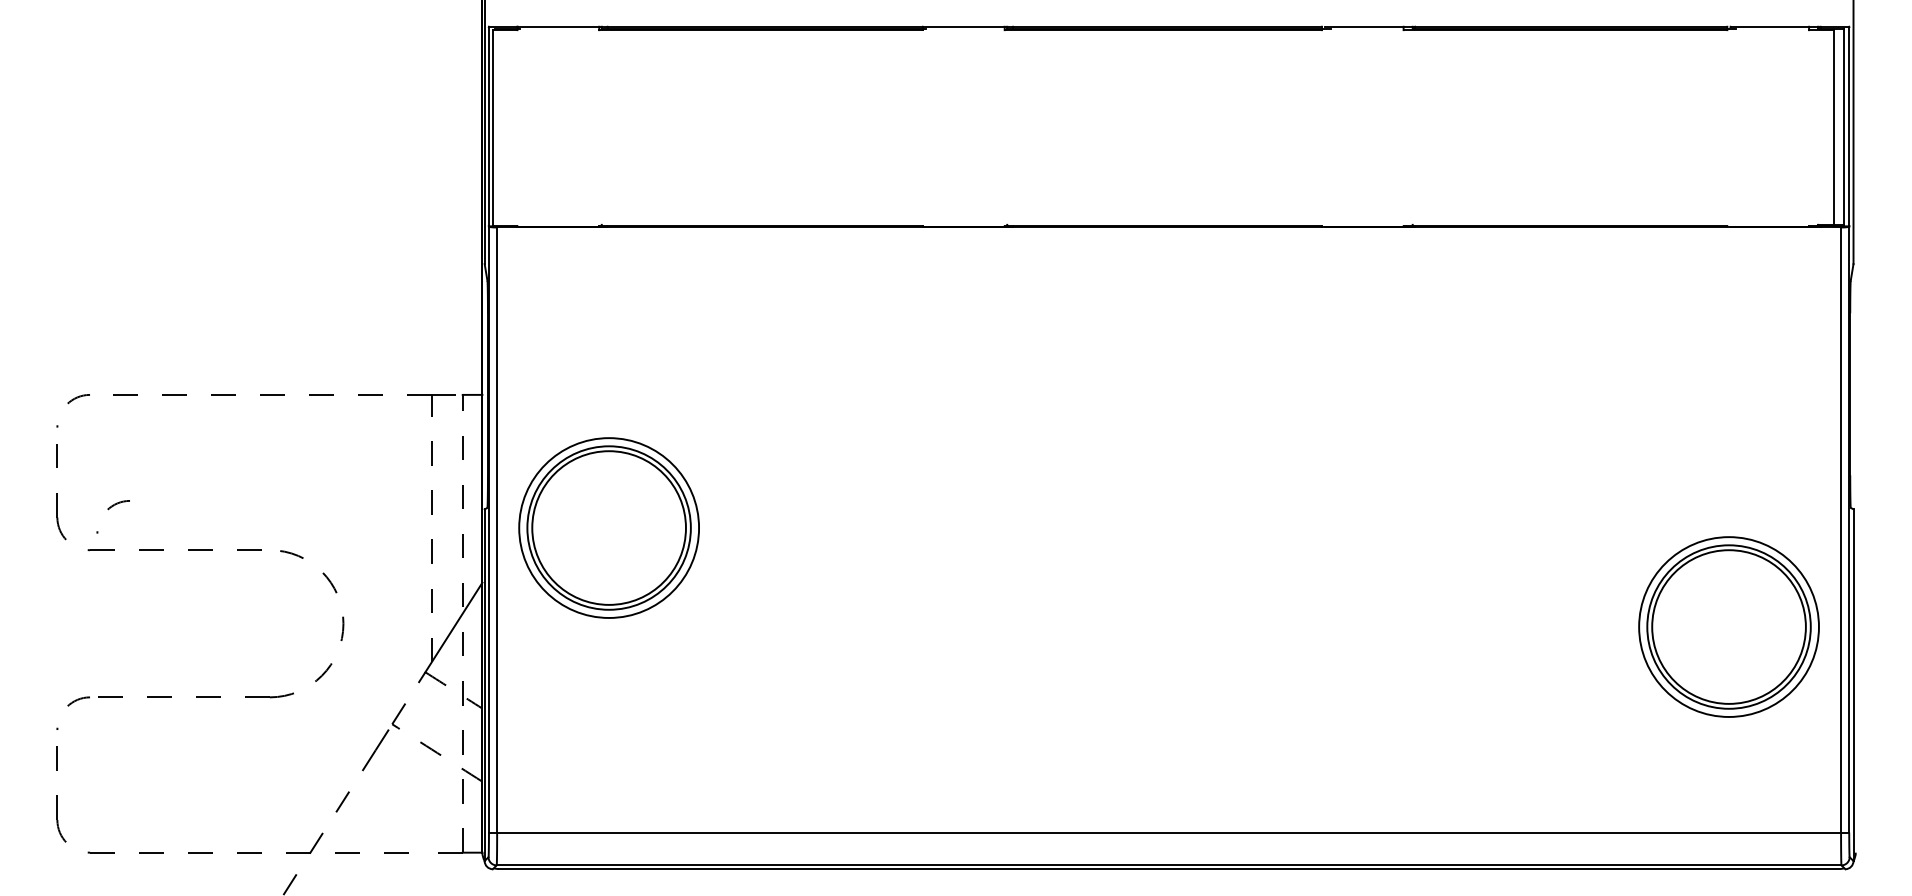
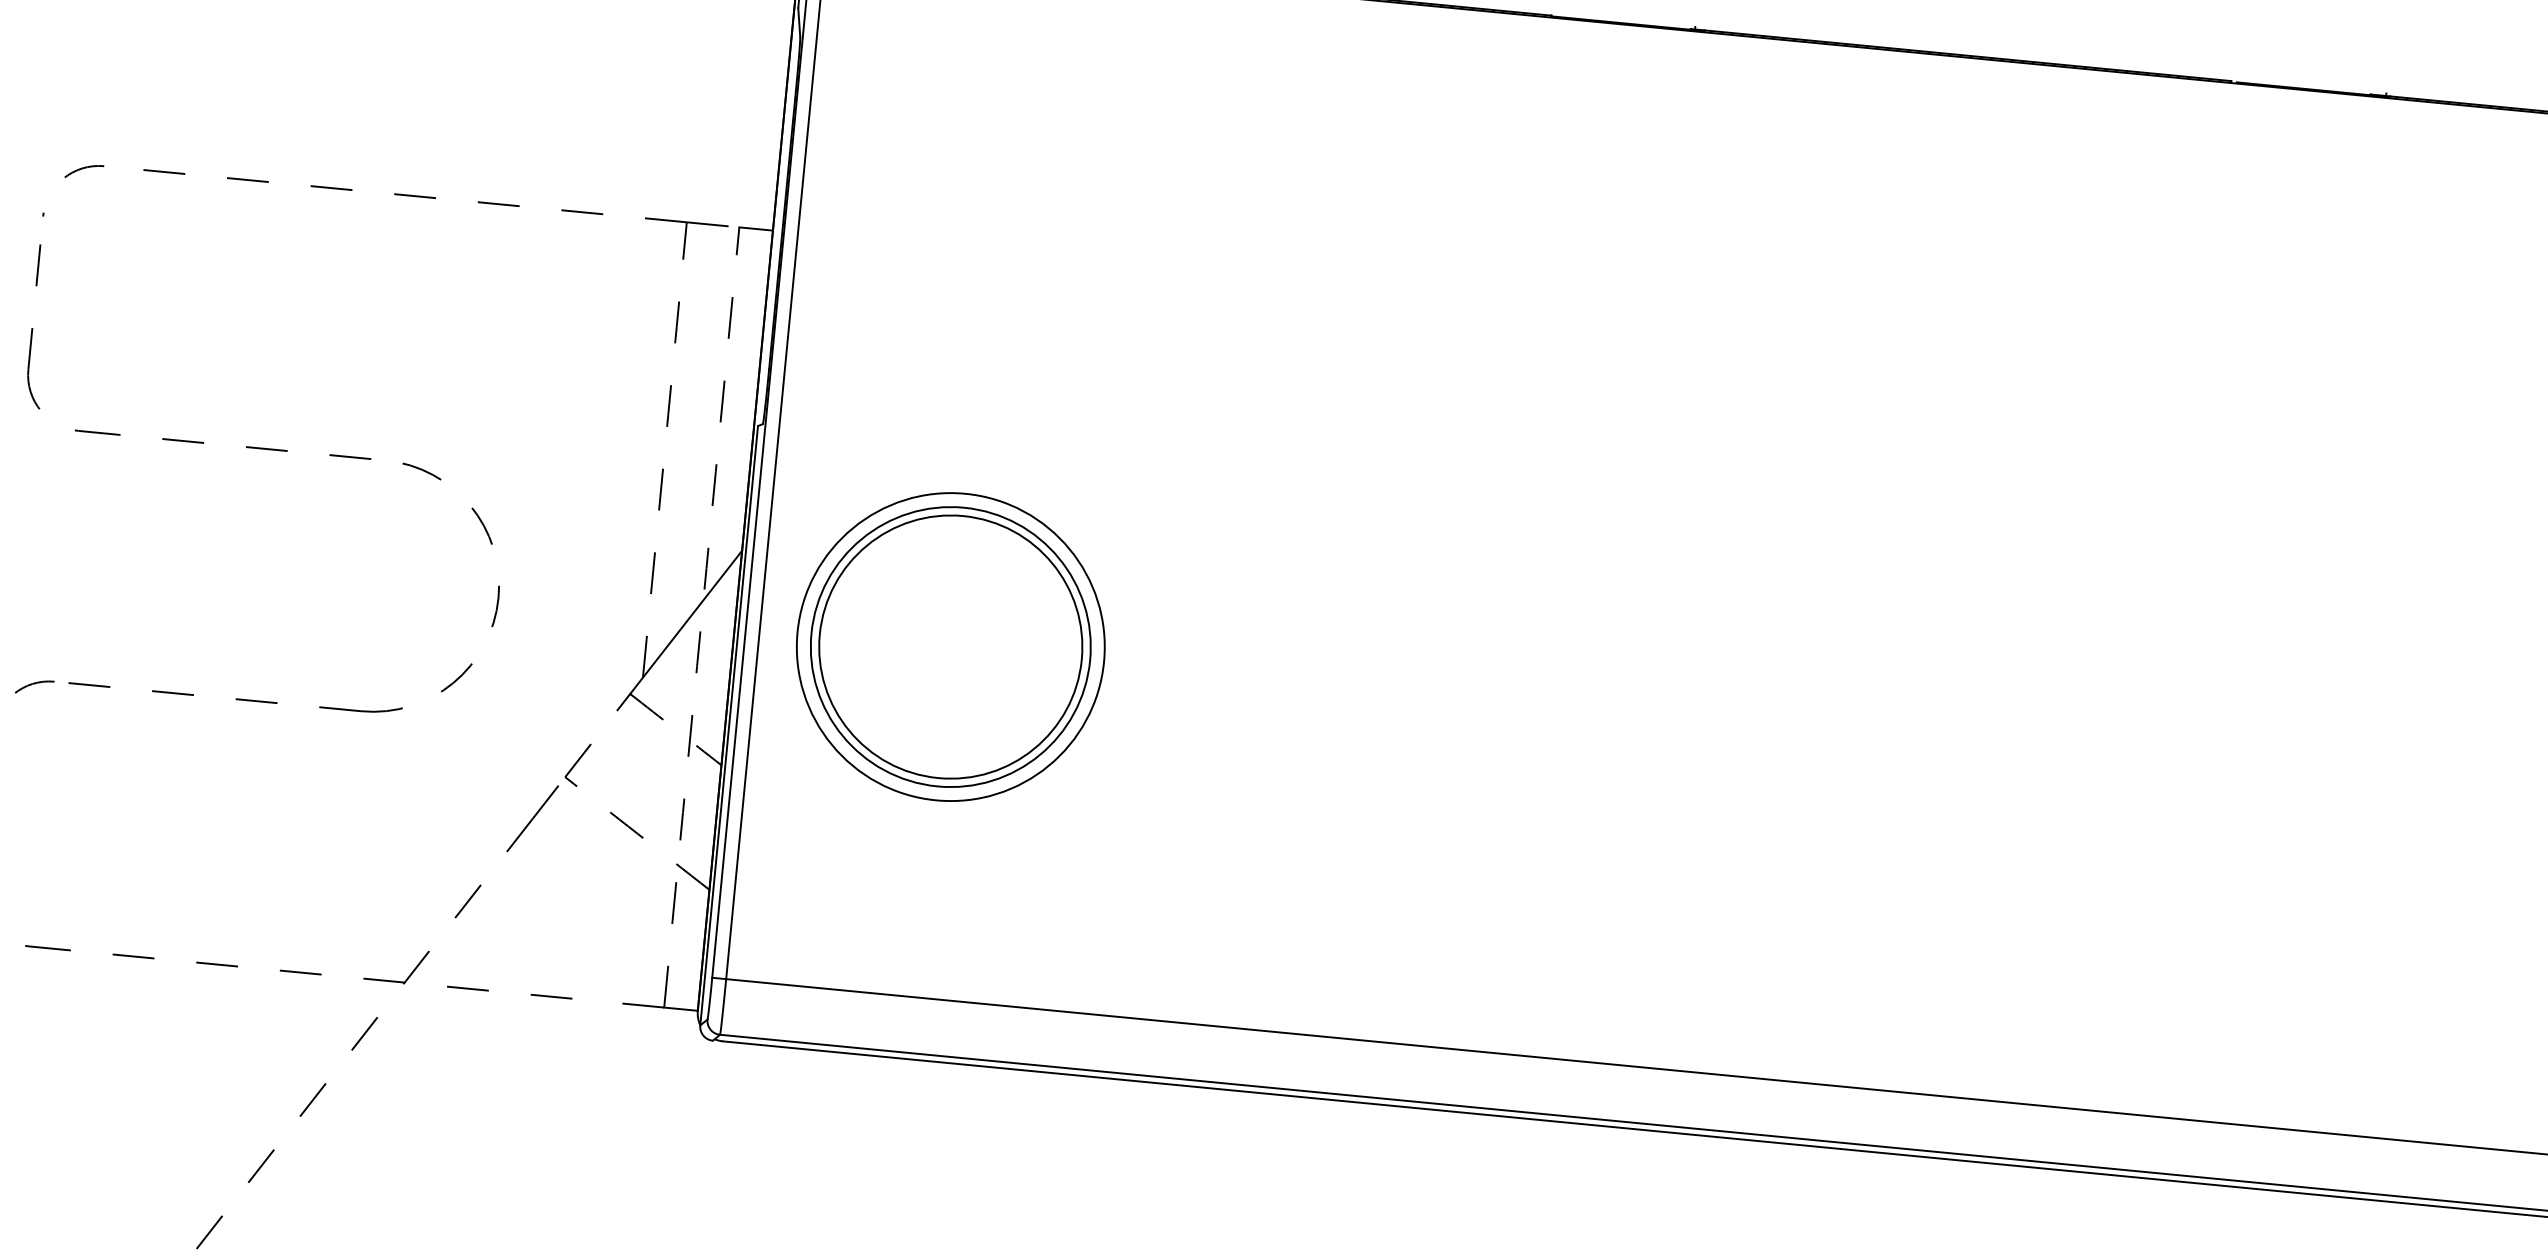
arc: (108, 510) -> (116, 366), removed
part: (608, 527) -> (949, 646), moved

